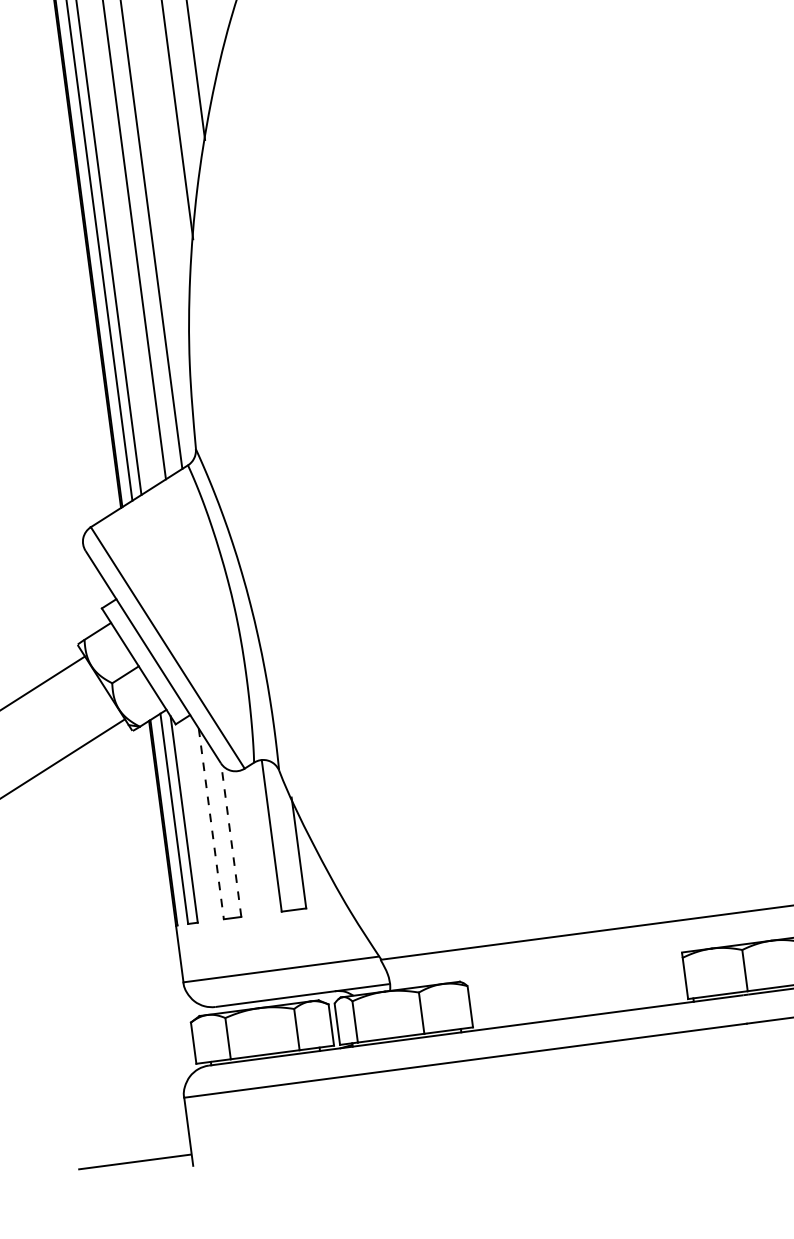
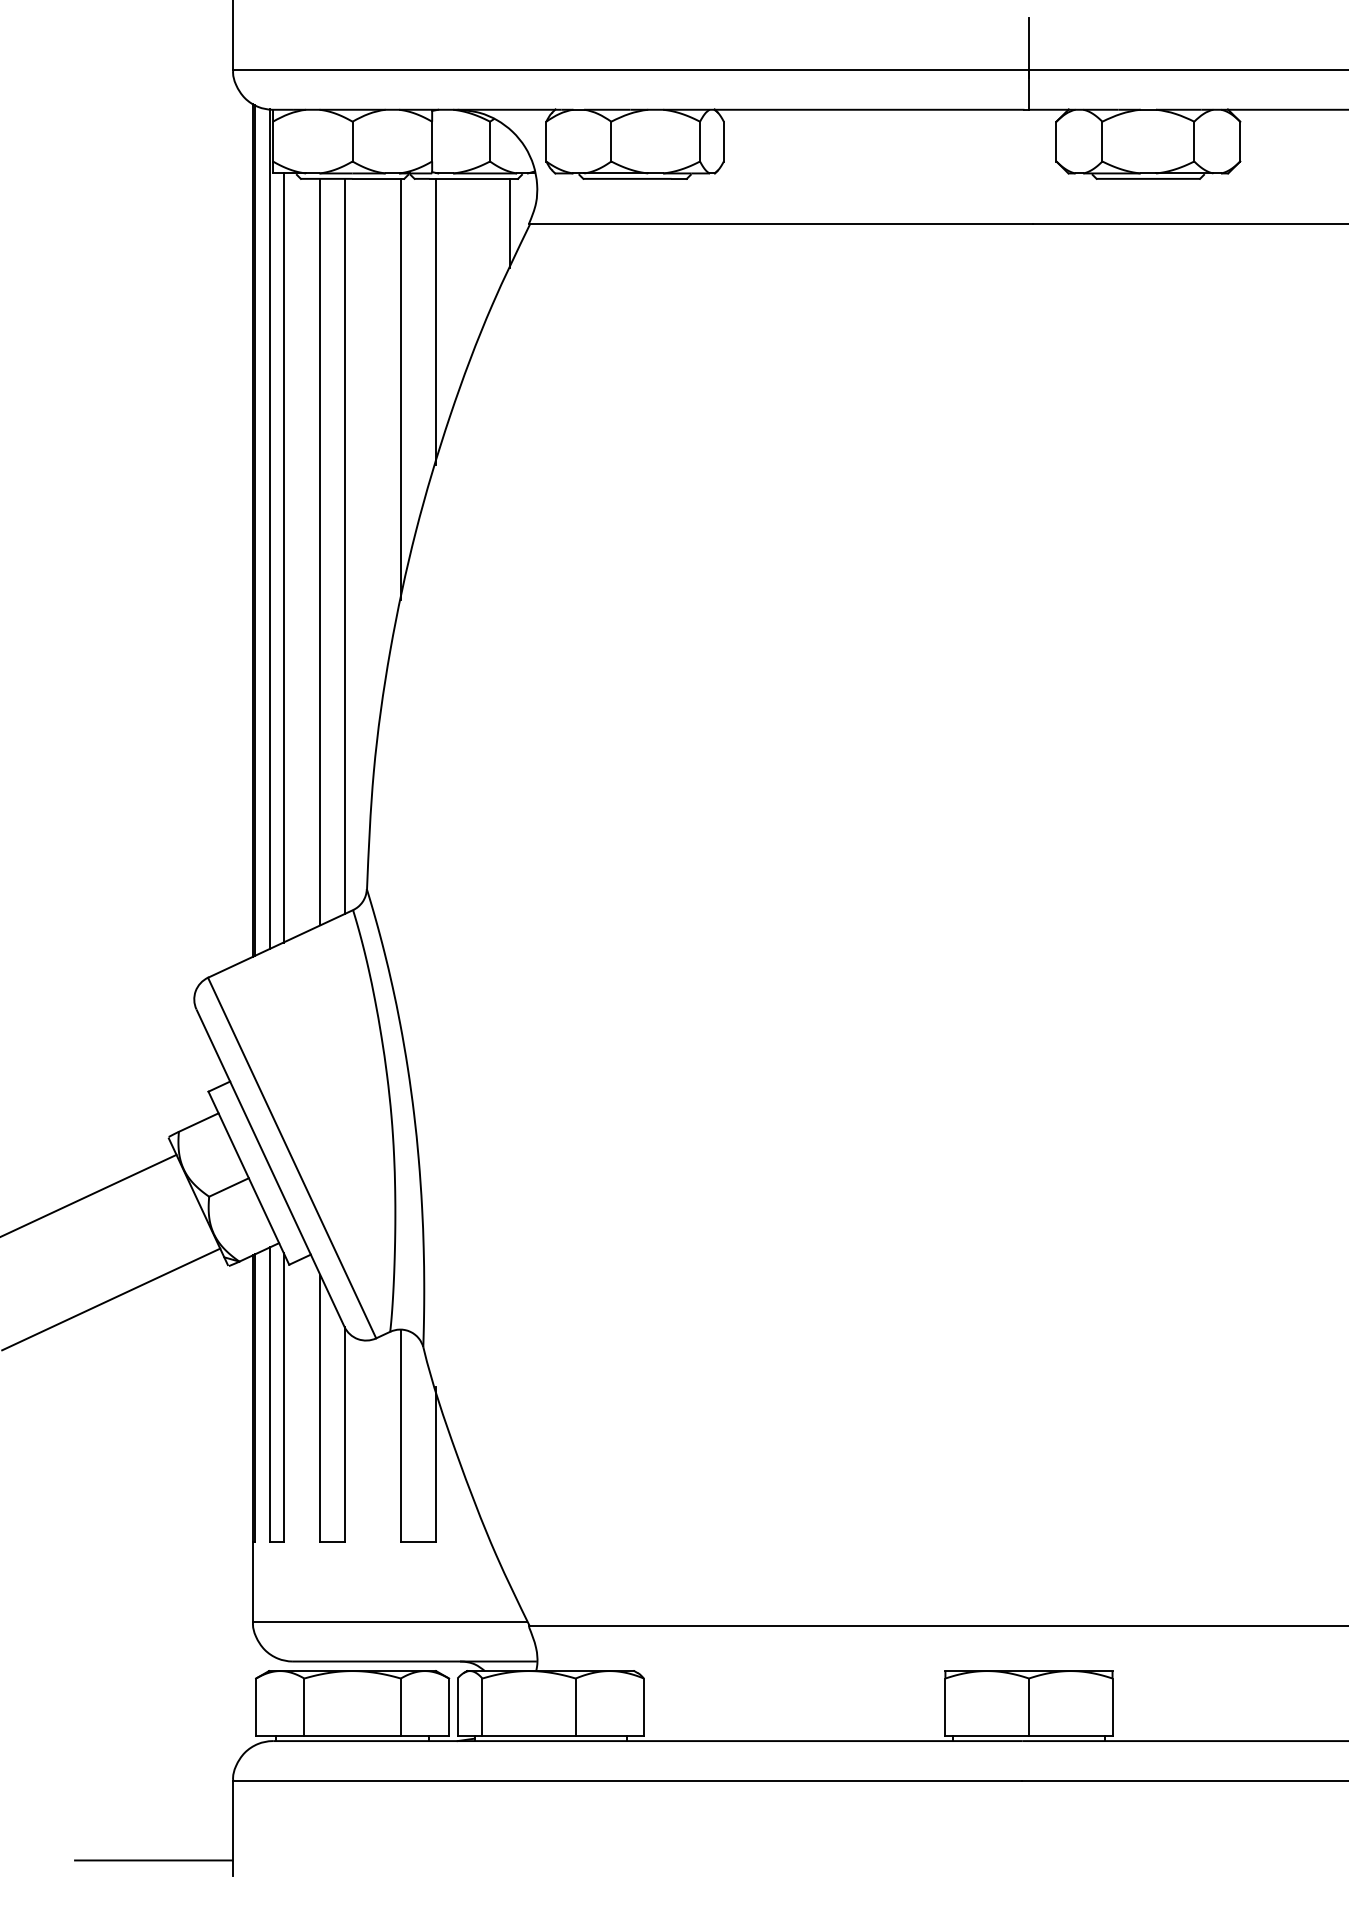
line: (211, 823) -> (320, 1408), dashed -> solid
line: (231, 840) -> (344, 1434), dashed -> solid

